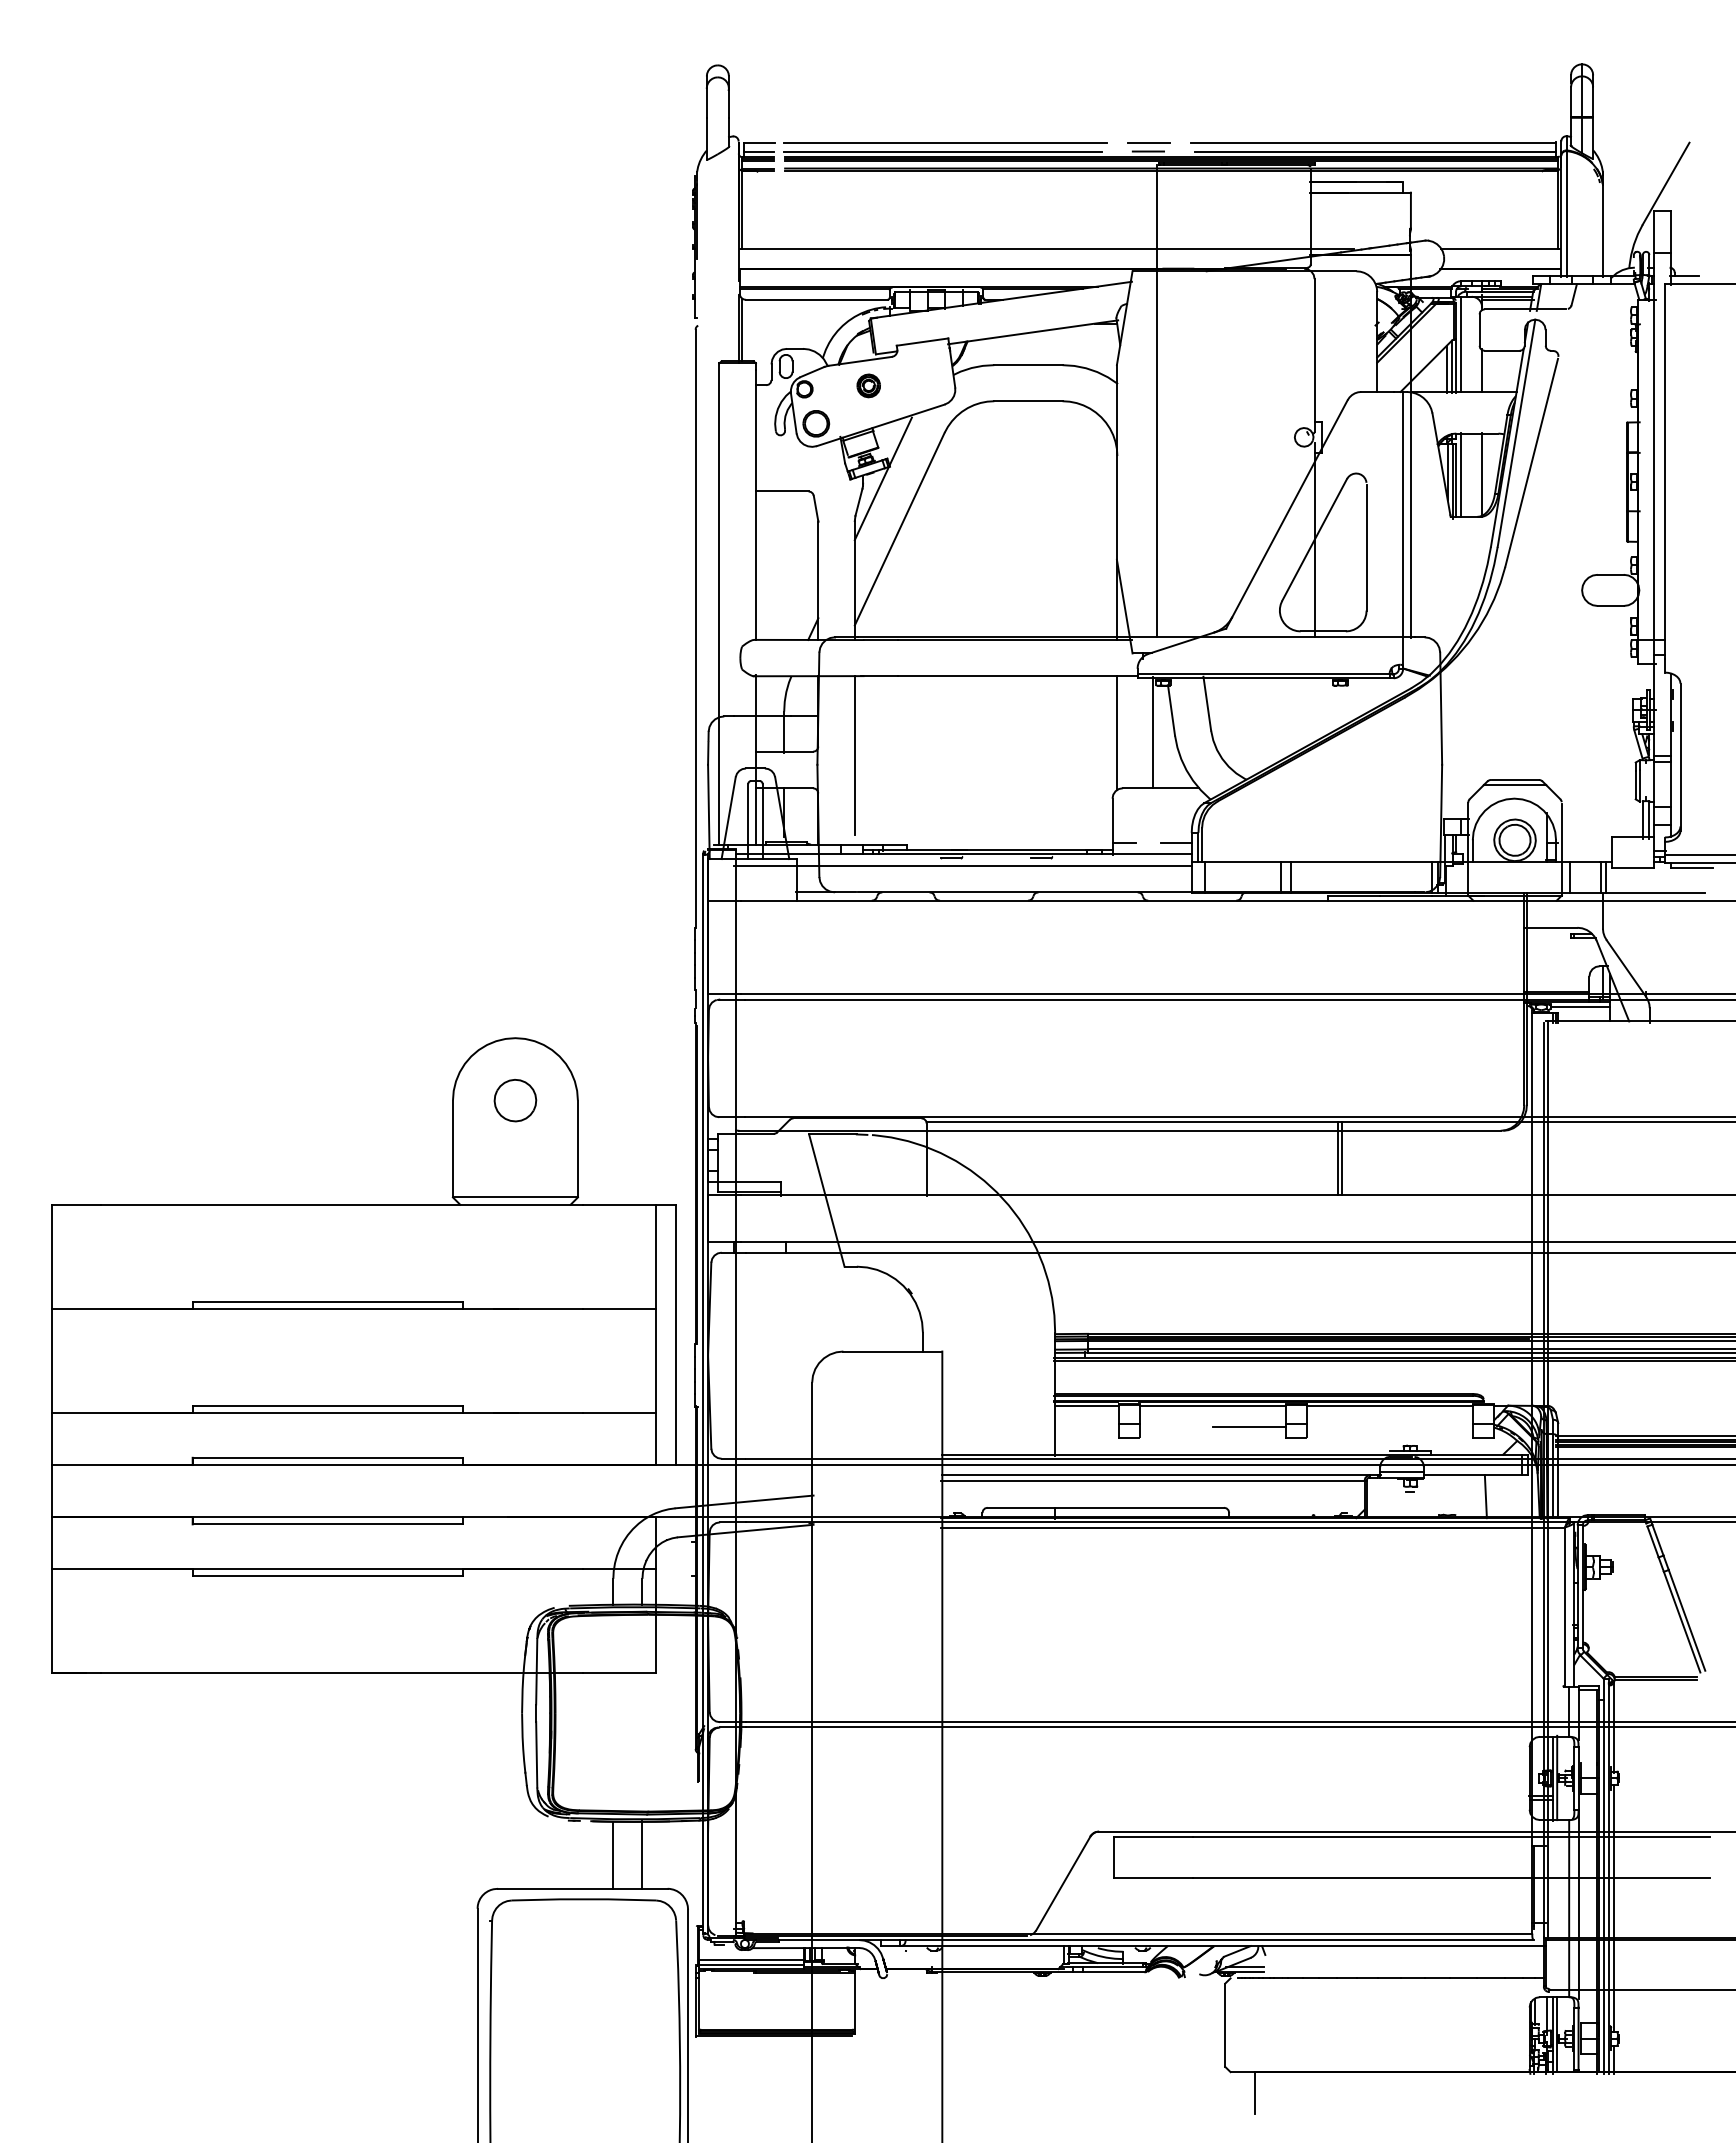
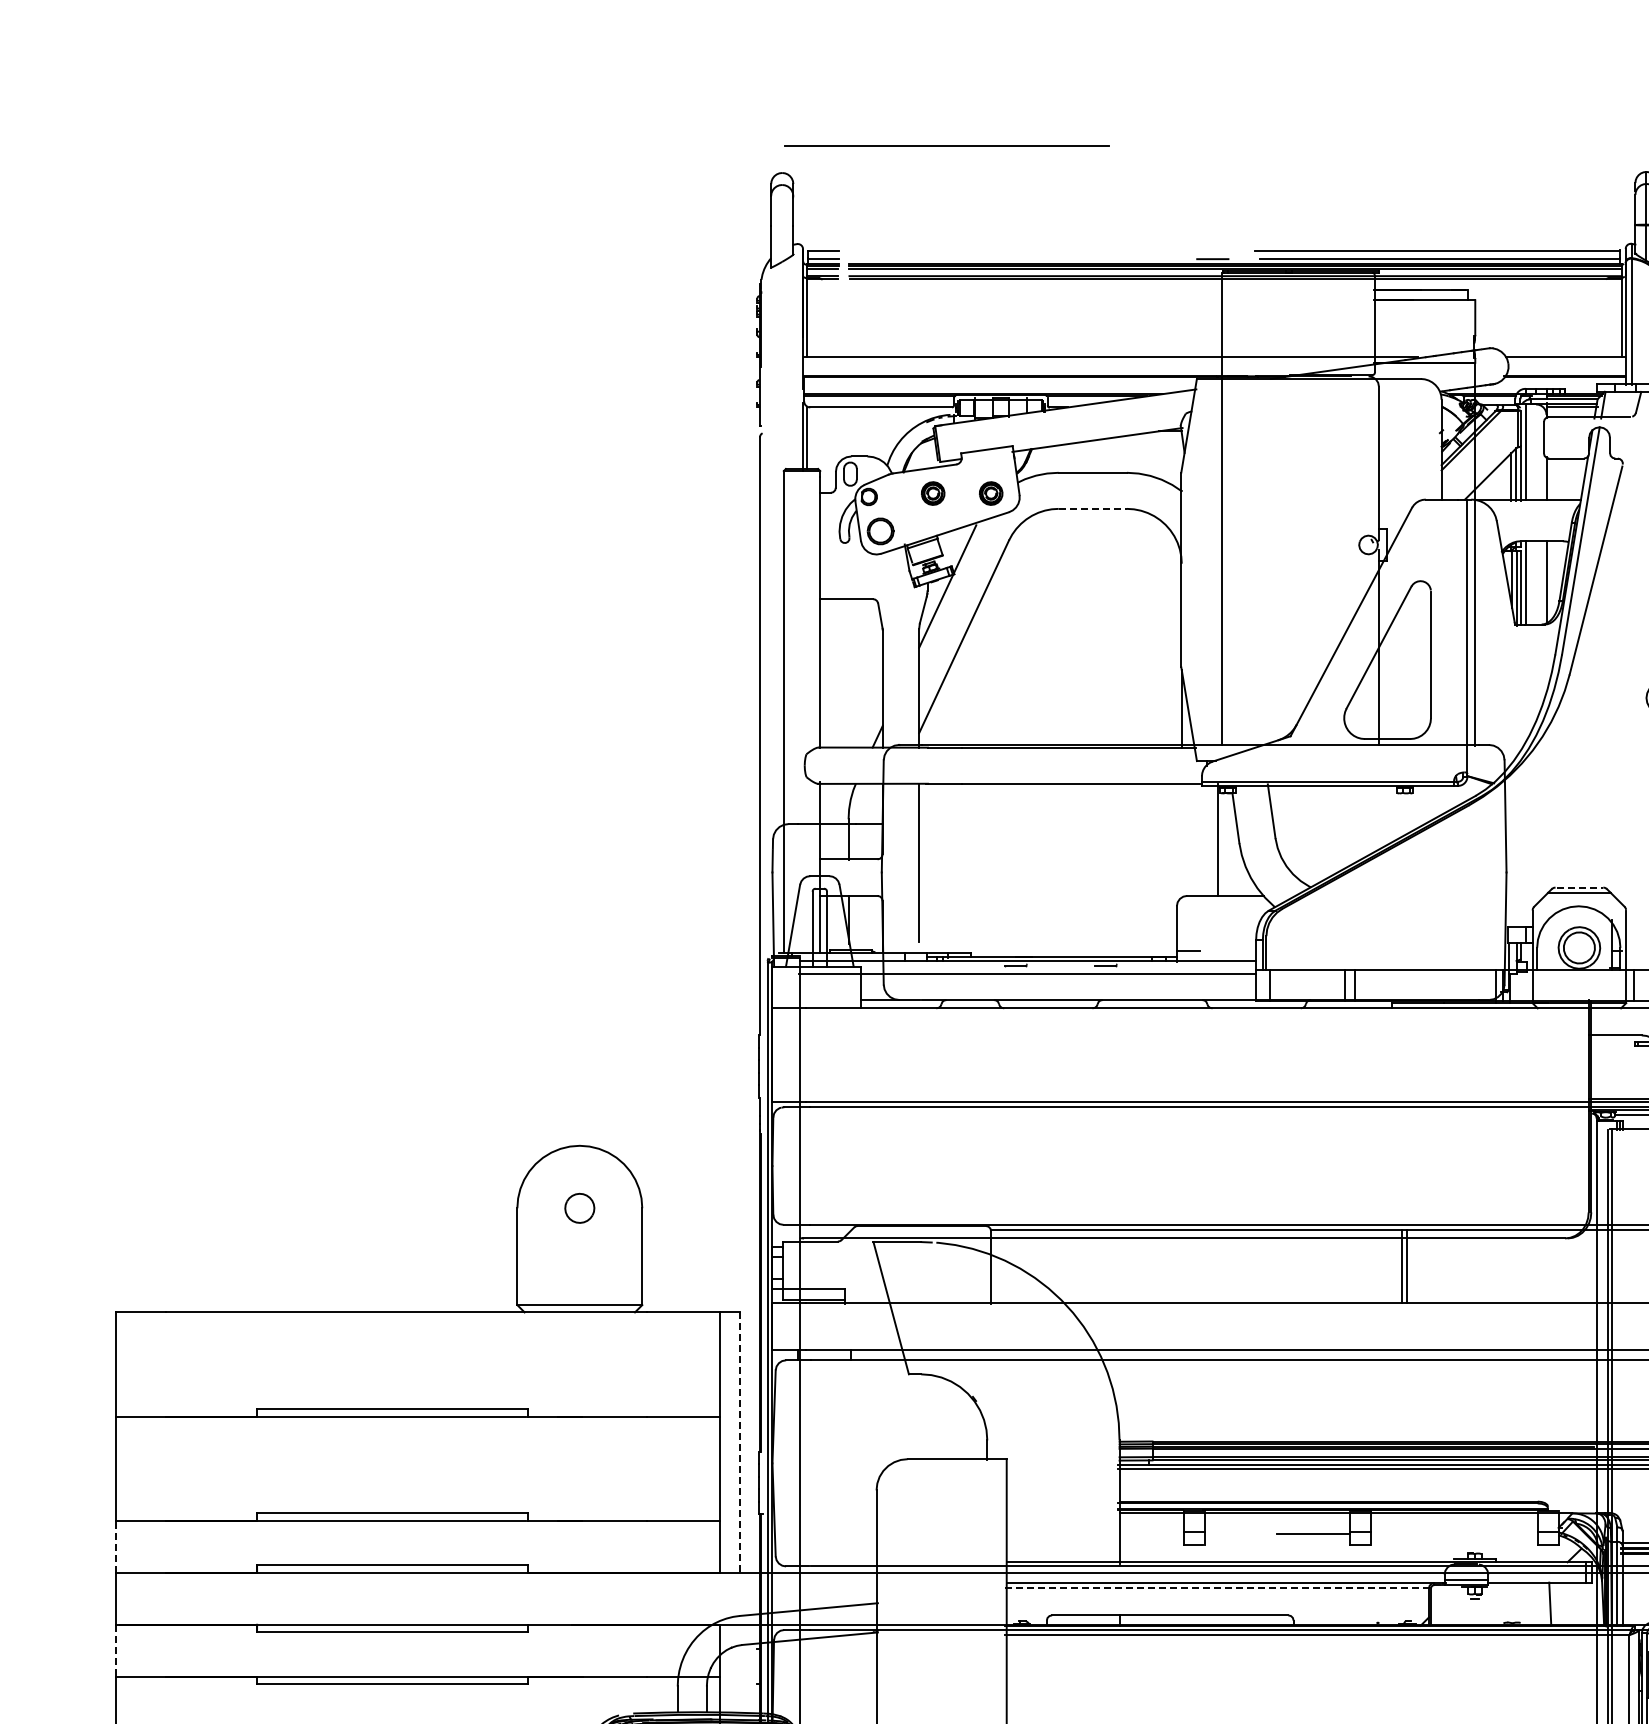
line: (945, 142) -> (946, 145), moved
line: (1148, 143) -> (1212, 251), removed
line: (942, 151) -> (1006, 259), removed
part: (926, 385) -> (990, 493), added
line: (1028, 401) -> (1092, 509), solid -> dashed
line: (1117, 733) -> (1181, 841), removed
line: (1516, 779) -> (1580, 887), solid -> dashed
line: (1175, 843) -> (1239, 951), removed
part: (515, 1100) -> (579, 1208), size x0.7
line: (675, 1335) -> (739, 1443), solid -> dashed
line: (52, 1438) -> (116, 1546), solid -> dashed
line: (1153, 1480) -> (1217, 1588), solid -> dashed
line: (52, 1543) -> (116, 1651), solid -> dashed

